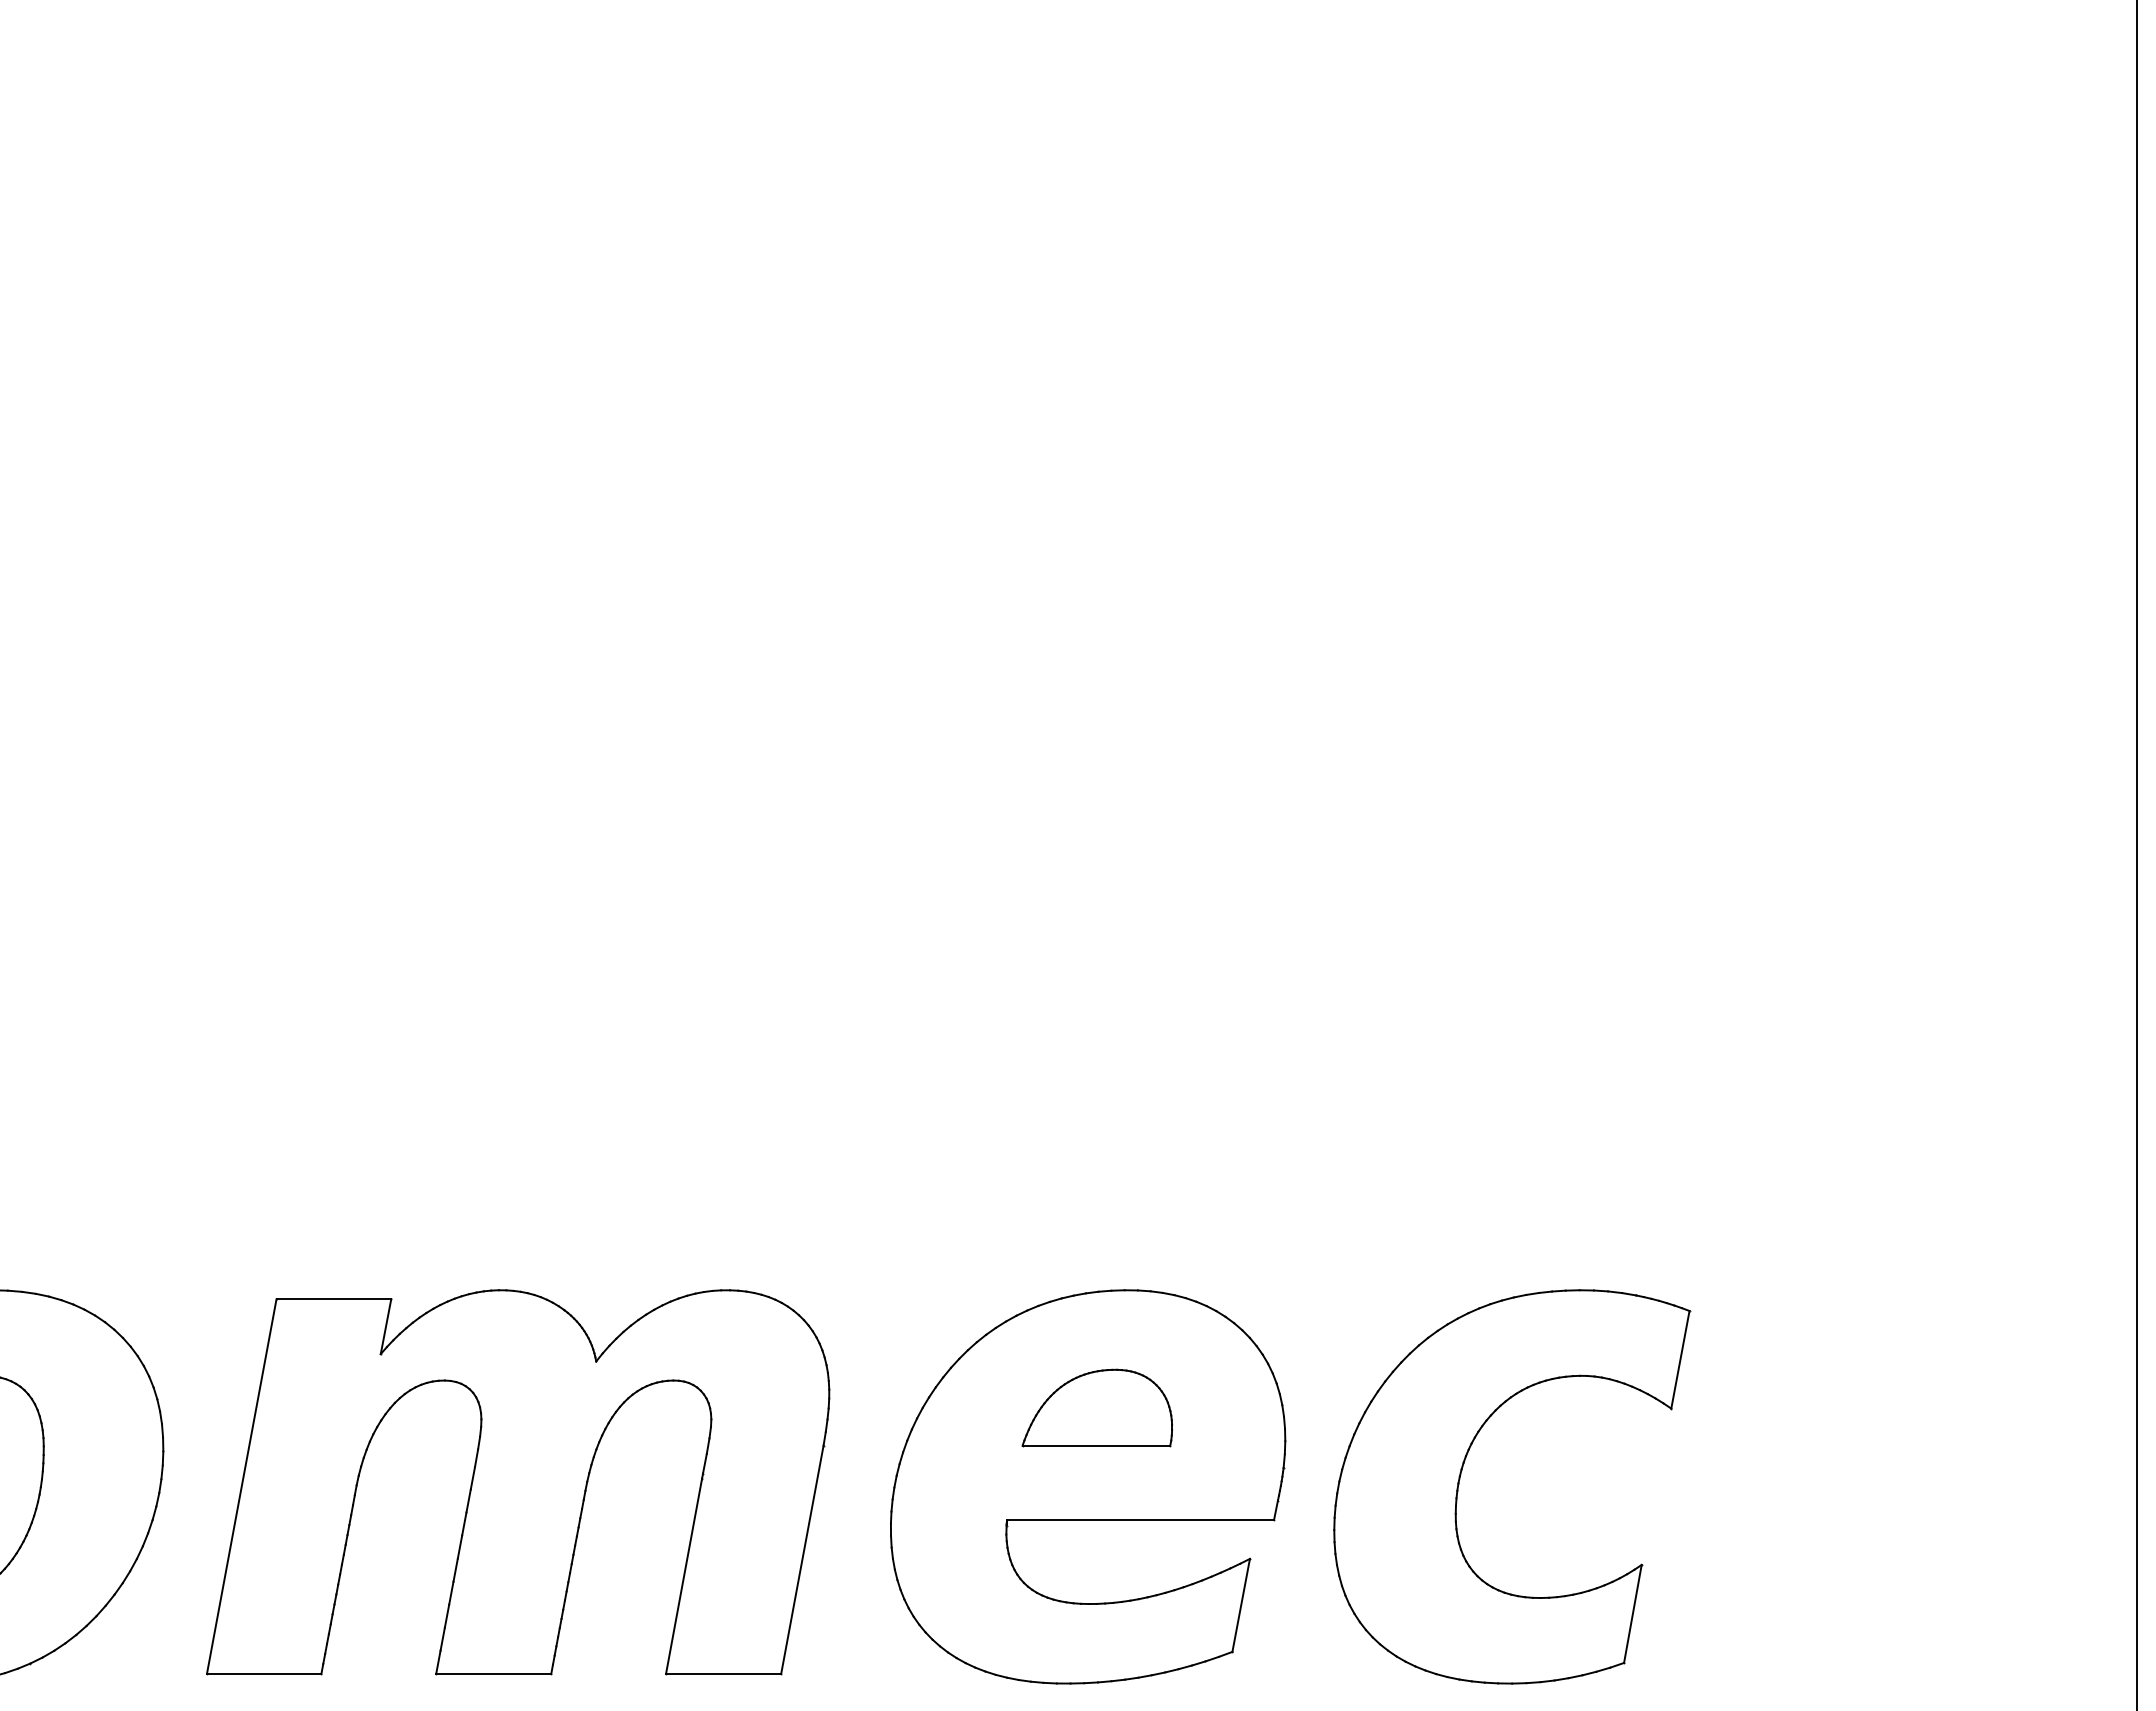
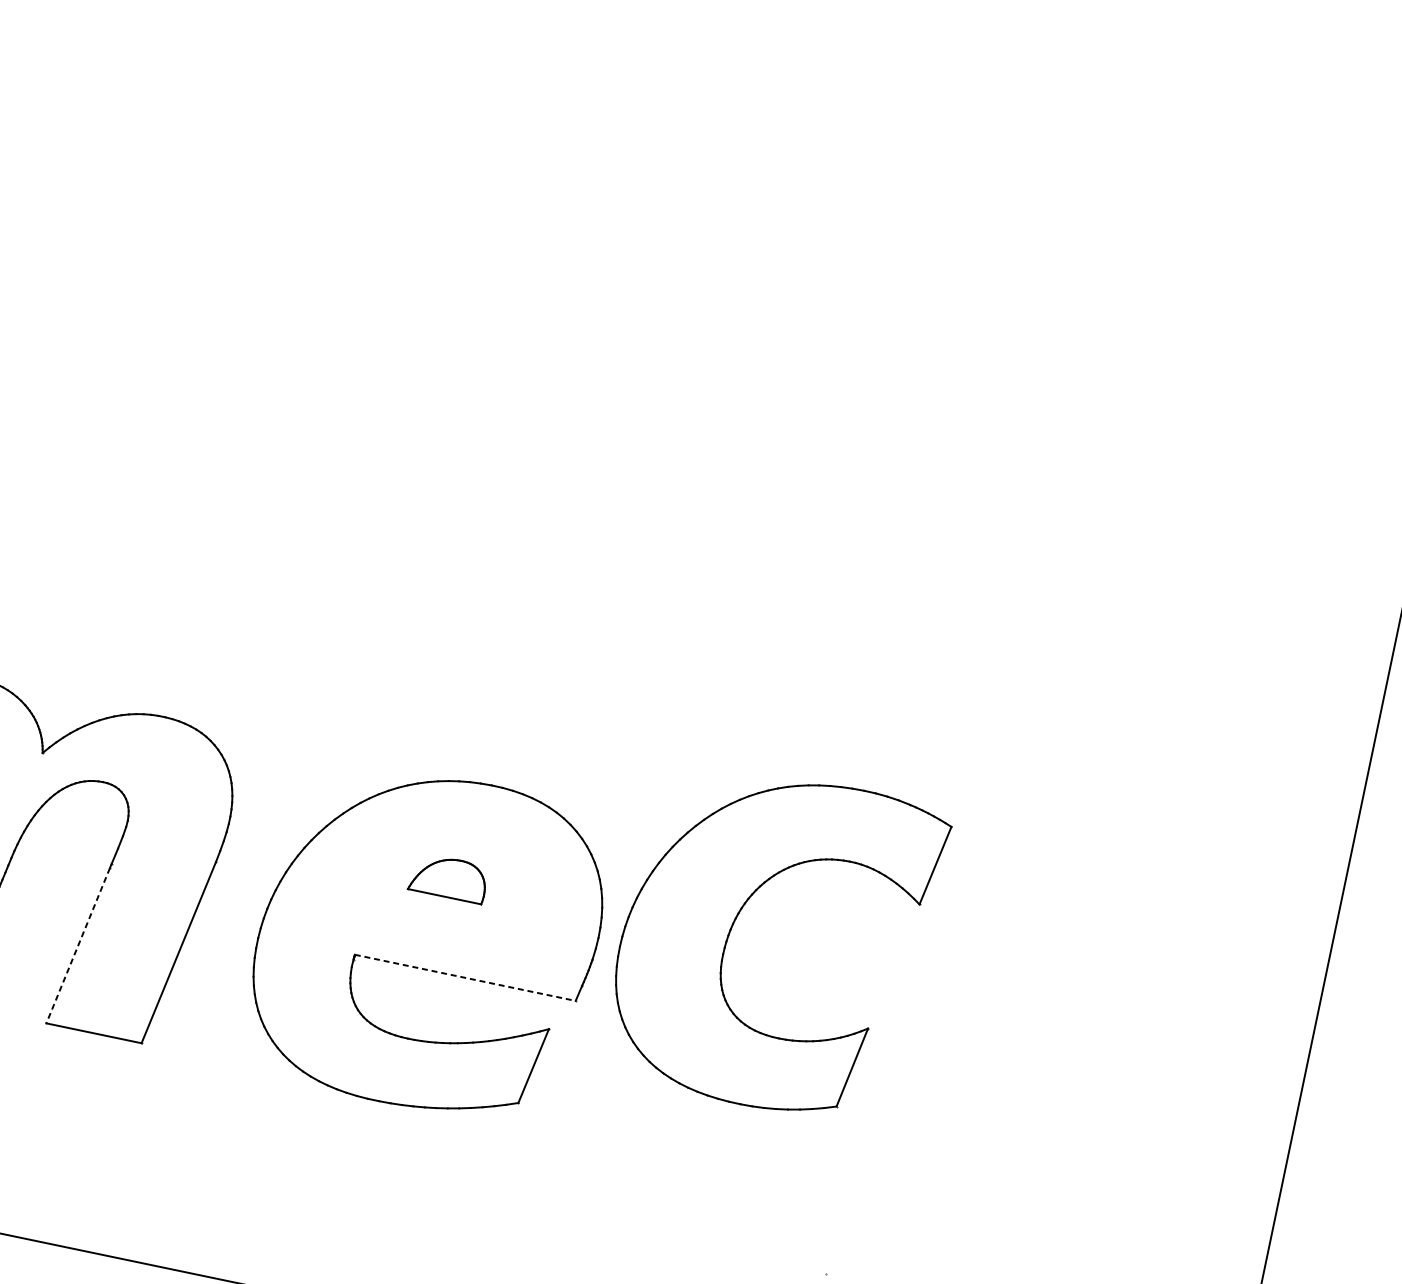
part: (1097, 1407) -> (449, 877), size x0.6
part: (1461, 1474) -> (734, 922), moved
line: (1140, 1519) -> (465, 977), solid -> dashed
line: (684, 1576) -> (78, 946), solid -> dashed

